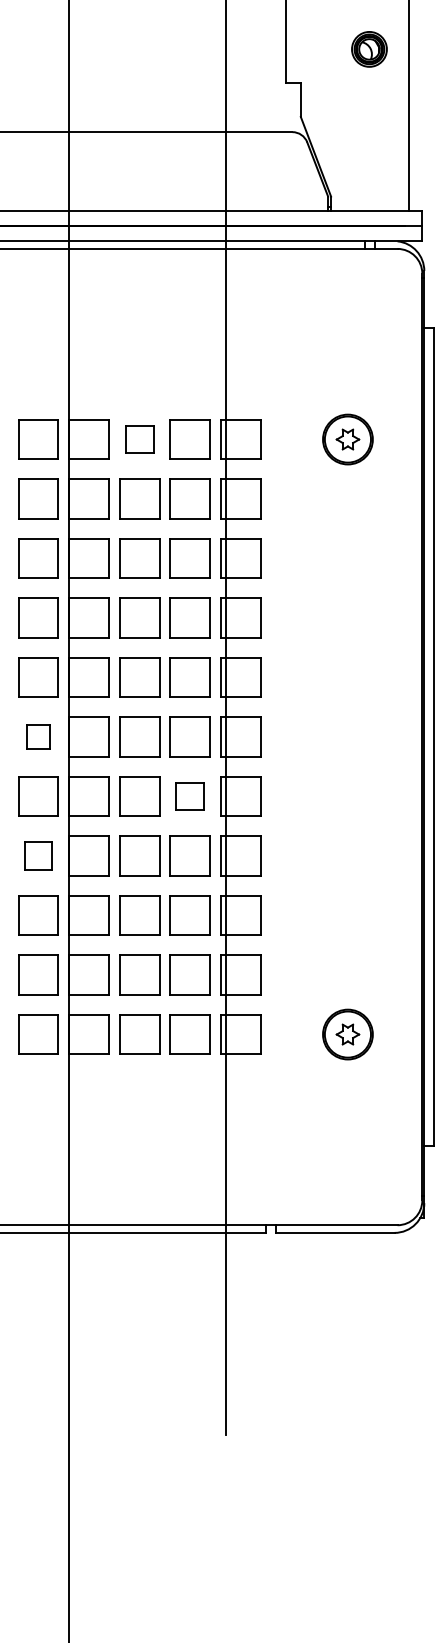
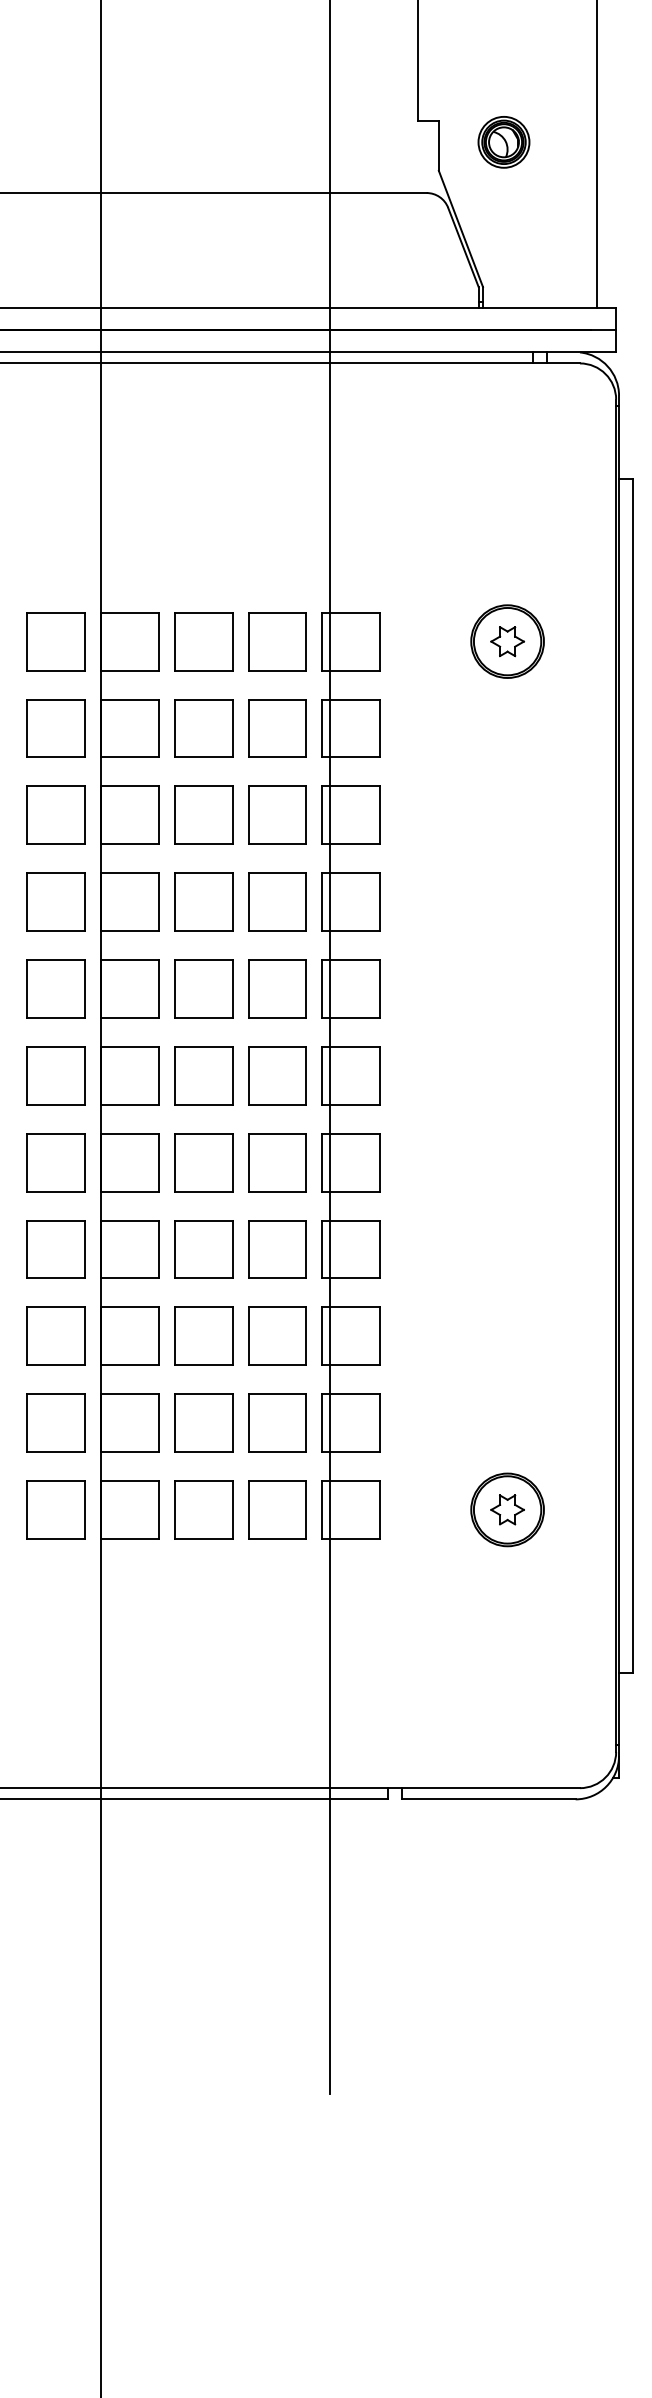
part: (369, 49) -> (504, 142), moved
part: (139, 439) -> (203, 641), size x1.43
part: (38, 736) -> (56, 1074), size x1.67
part: (189, 796) -> (276, 1162), size x1.43
part: (38, 855) -> (56, 1248), size x1.43

